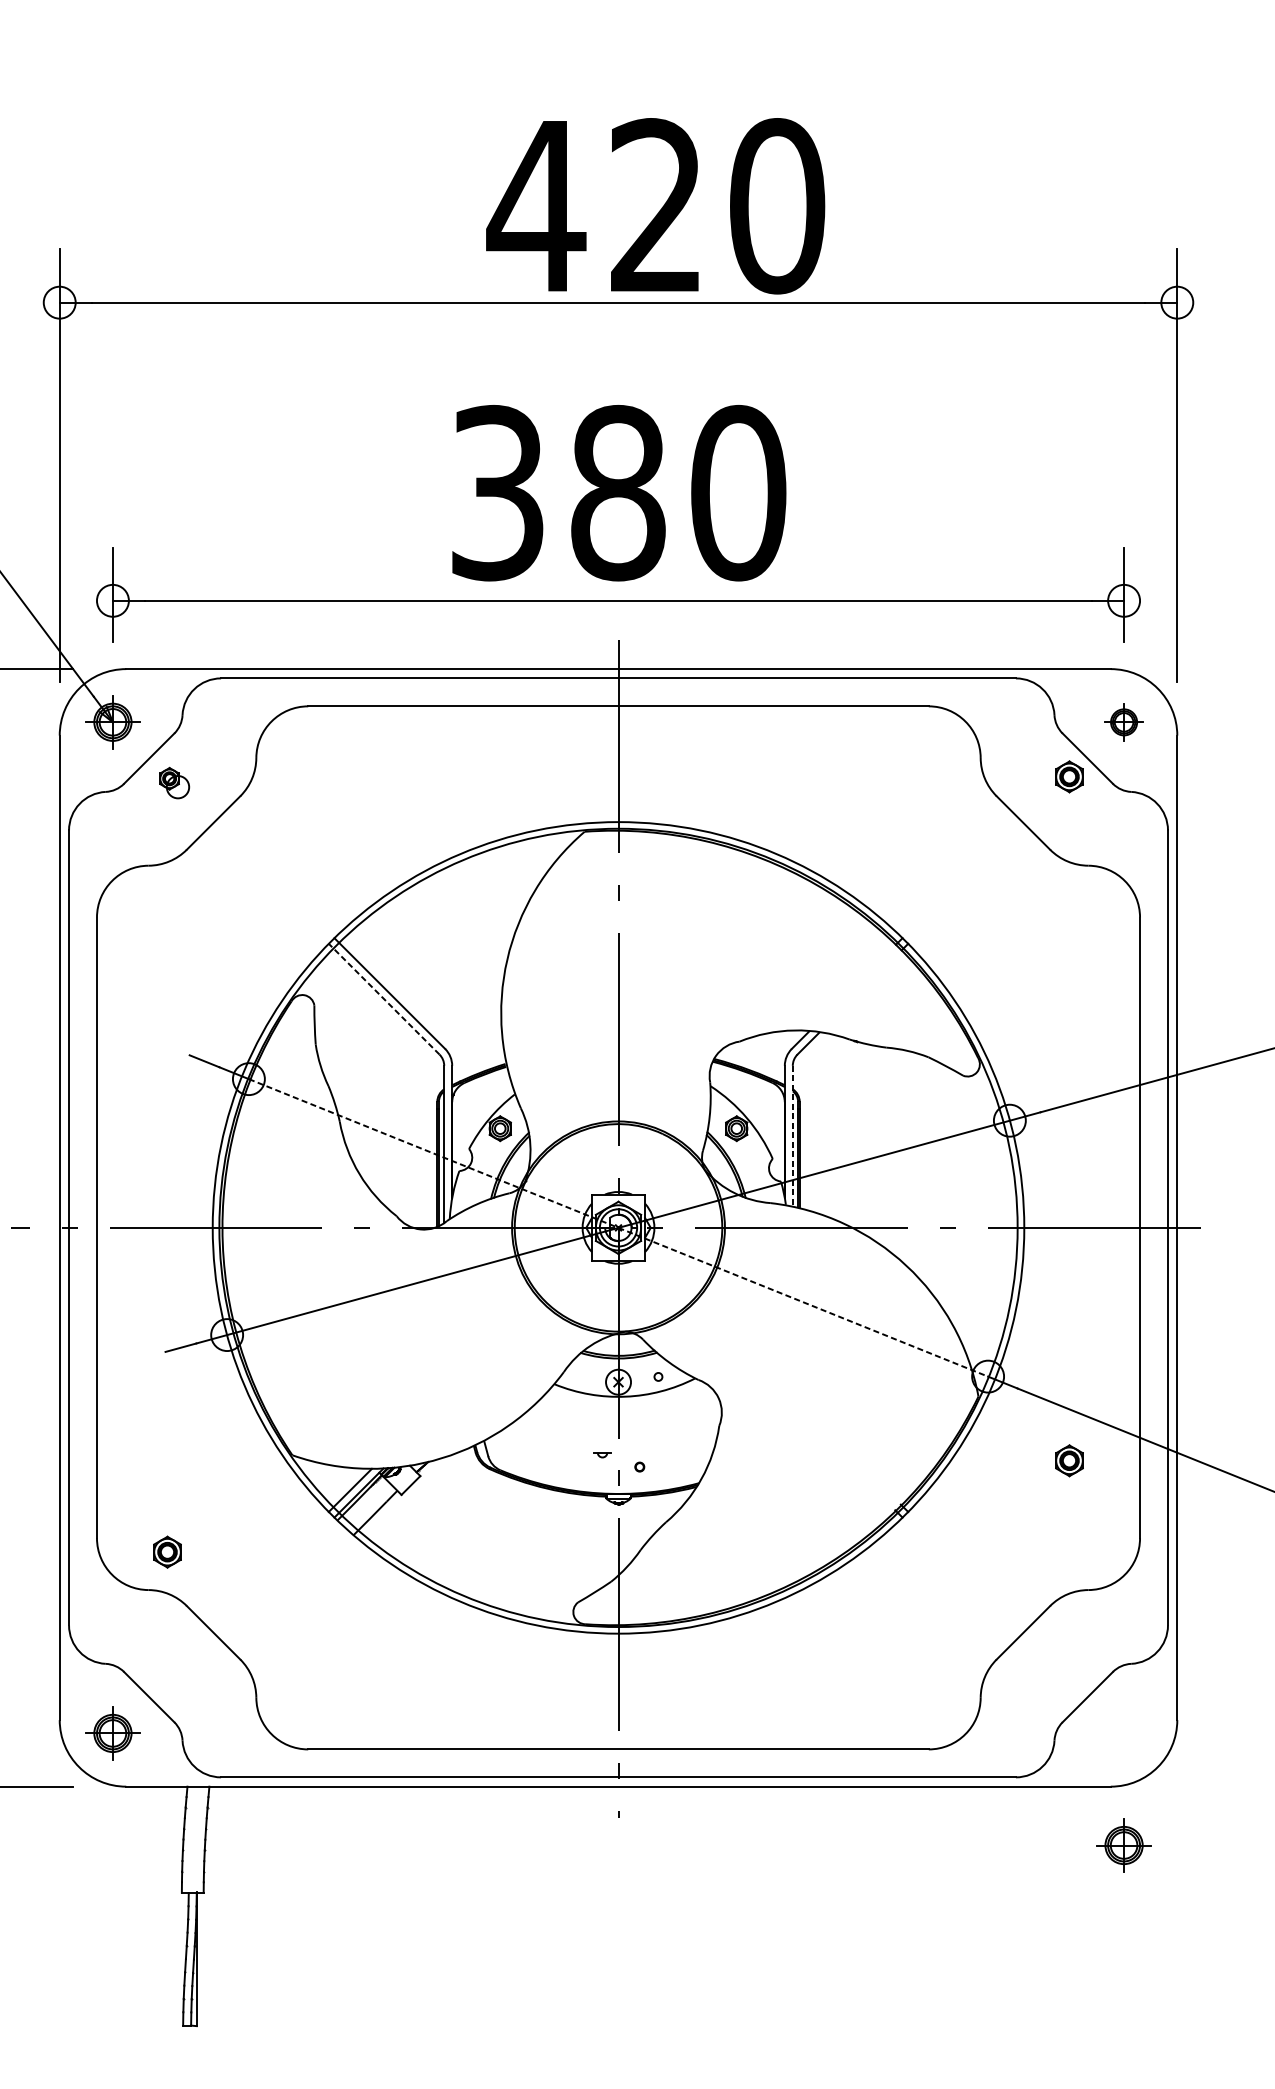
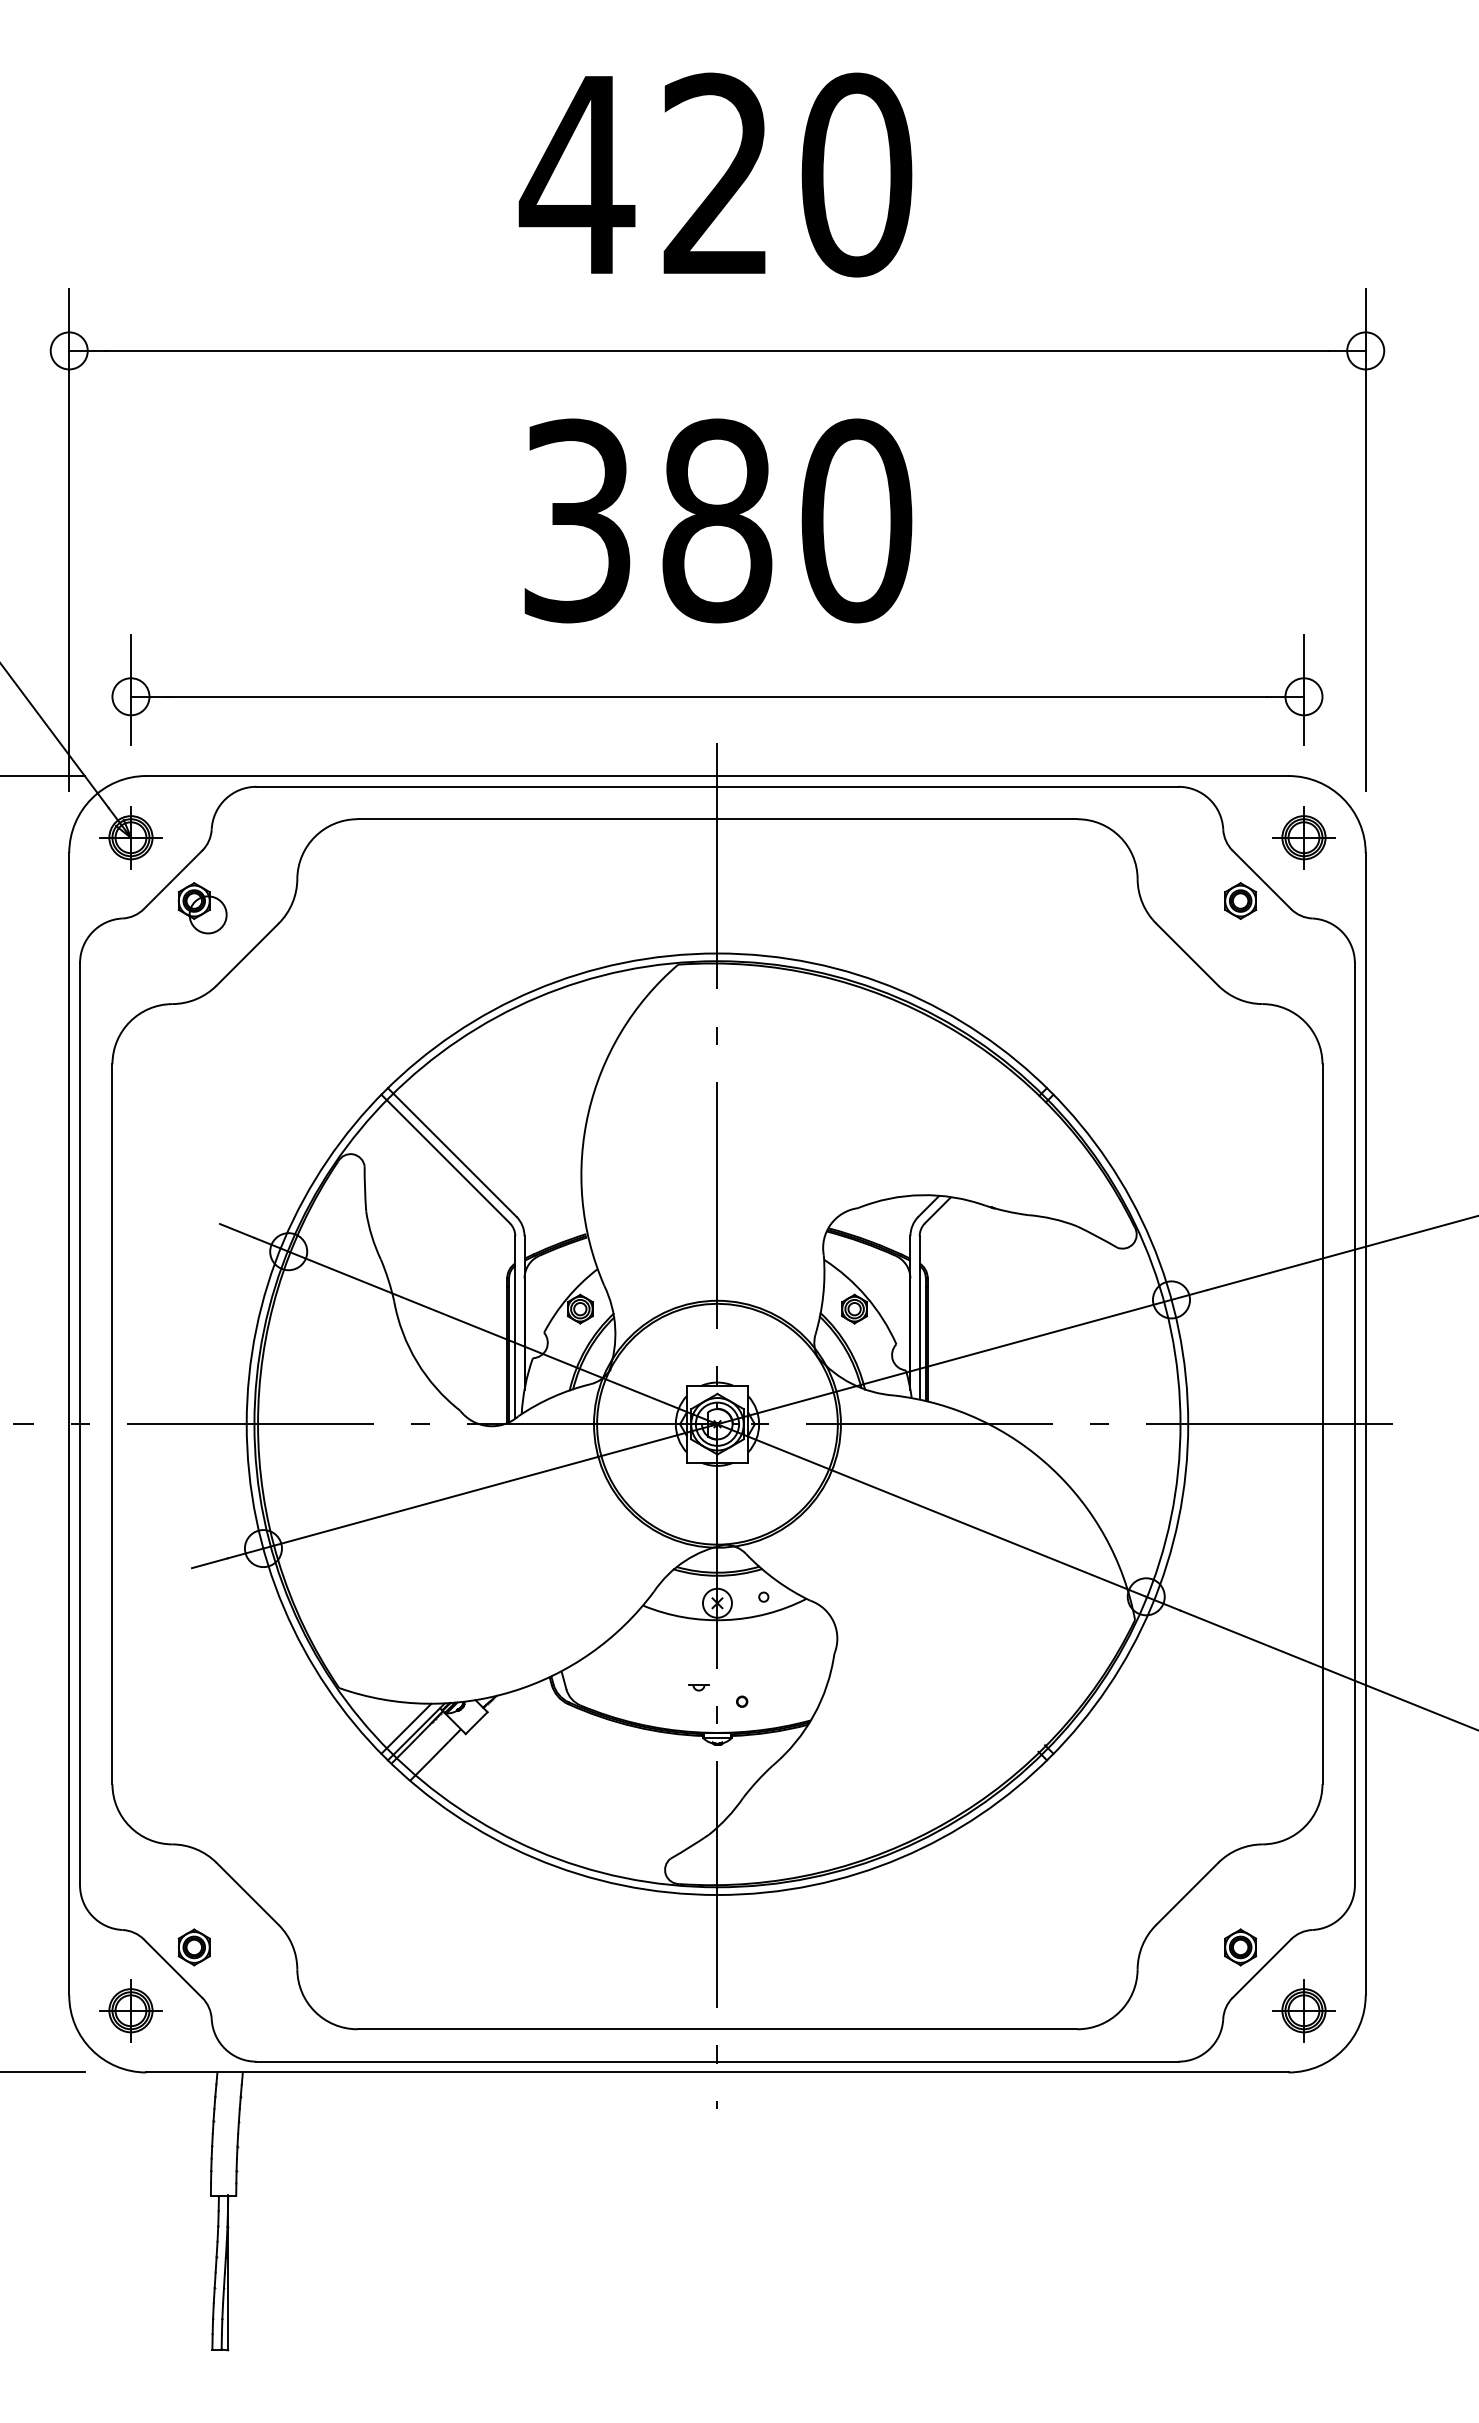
text: (655, 205) -> (715, 174), moved
text: (619, 492) -> (718, 520), moved
part: (1123, 722) -> (1303, 837), size x1.43
part: (174, 783) -> (202, 908), size x1.43
line: (384, 998) -> (445, 1158), dashed -> solid
line: (792, 1135) -> (919, 1317), dashed -> solid
line: (618, 1228) -> (717, 1424), dashed -> solid
part: (1069, 1460) -> (1240, 1947), moved
part: (166, 1552) -> (193, 1947), moved
part: (1123, 1845) -> (1303, 2010), moved

